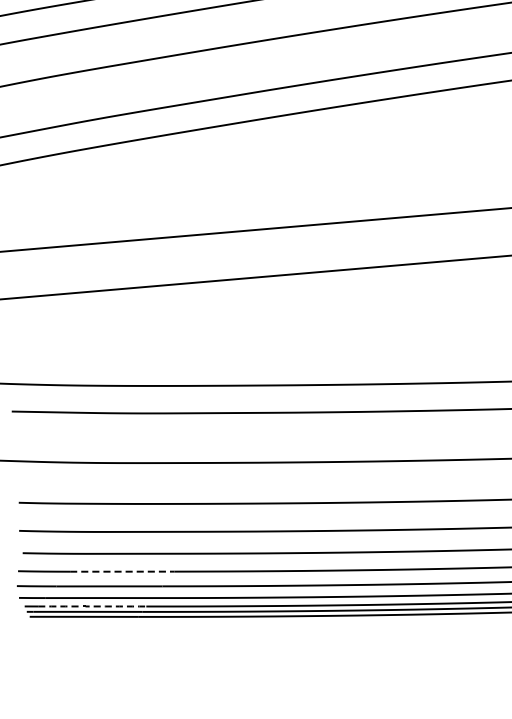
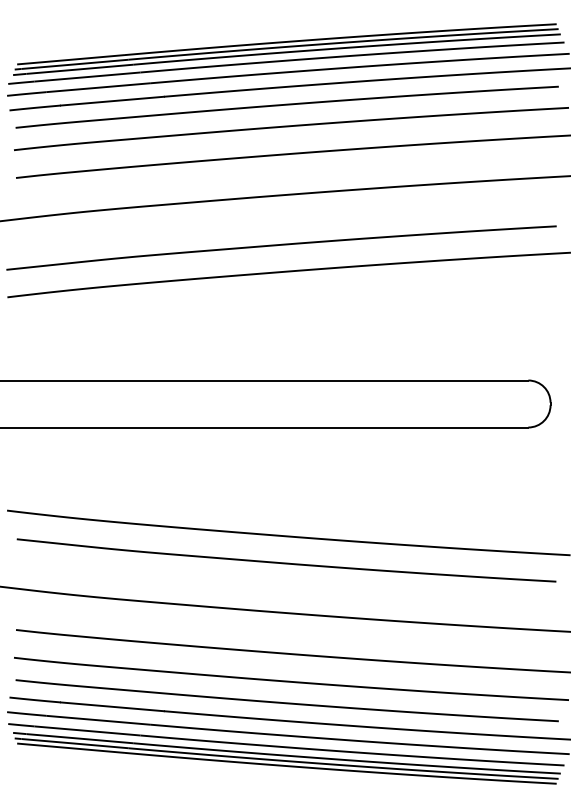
line: (122, 571) -> (112, 706), dashed -> solid
arc: (91, 606) -> (79, 738), dashed -> solid

